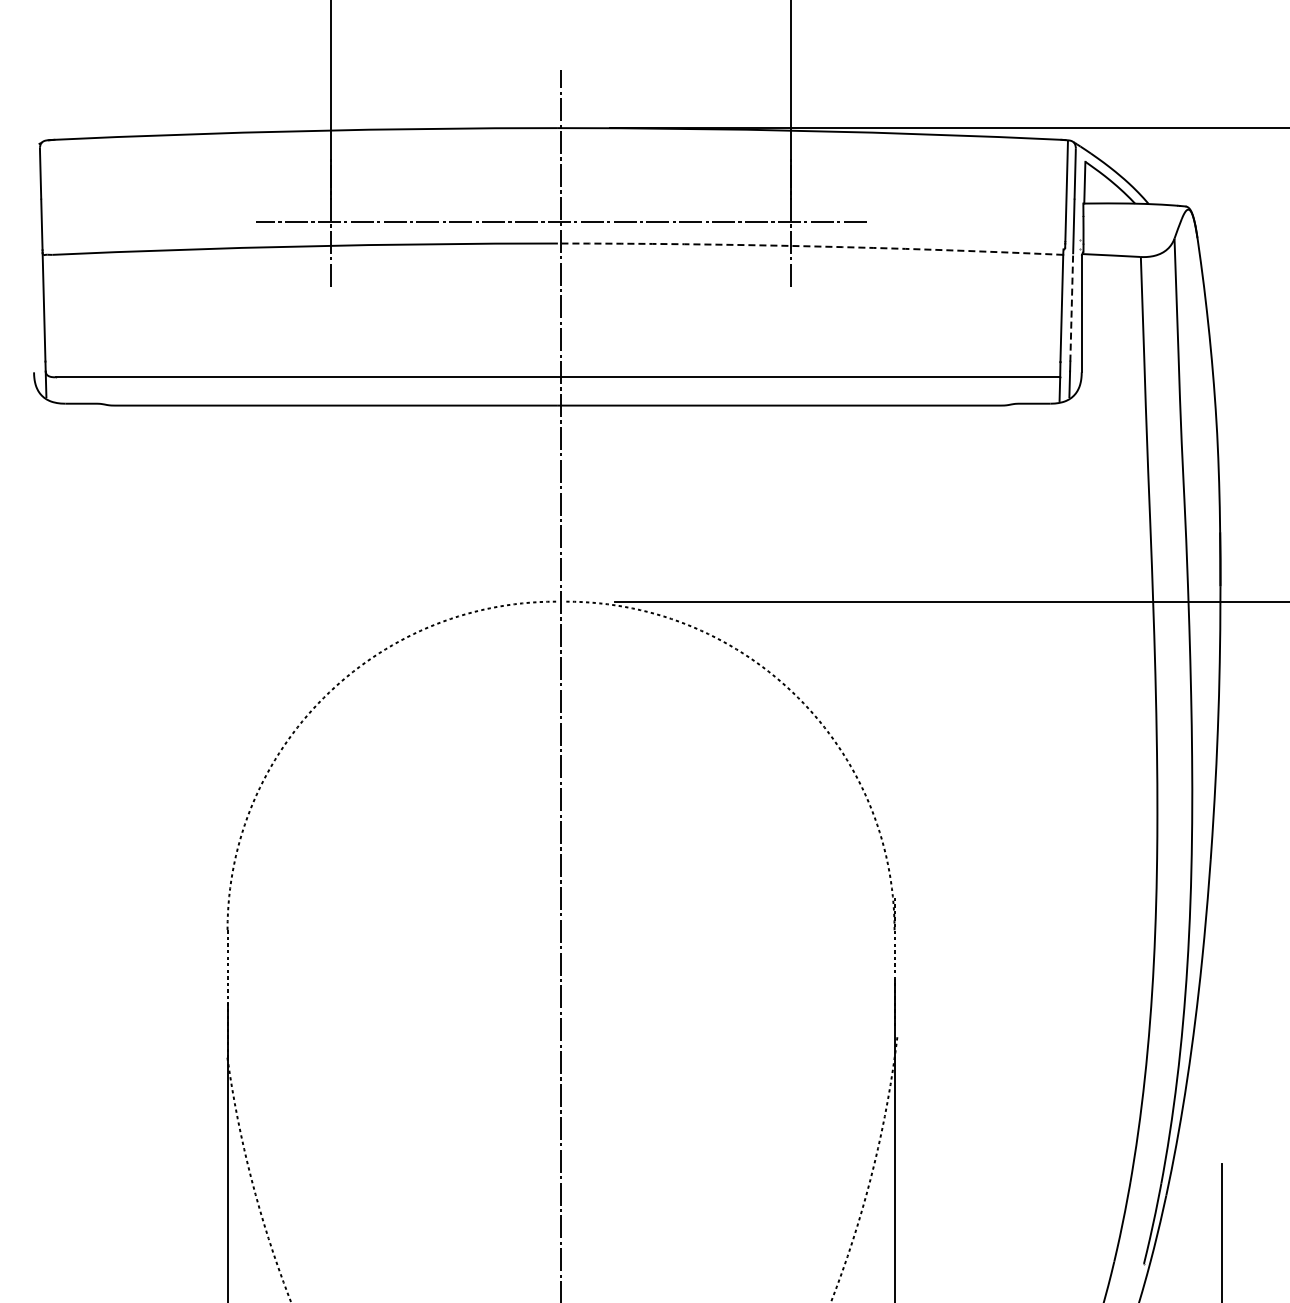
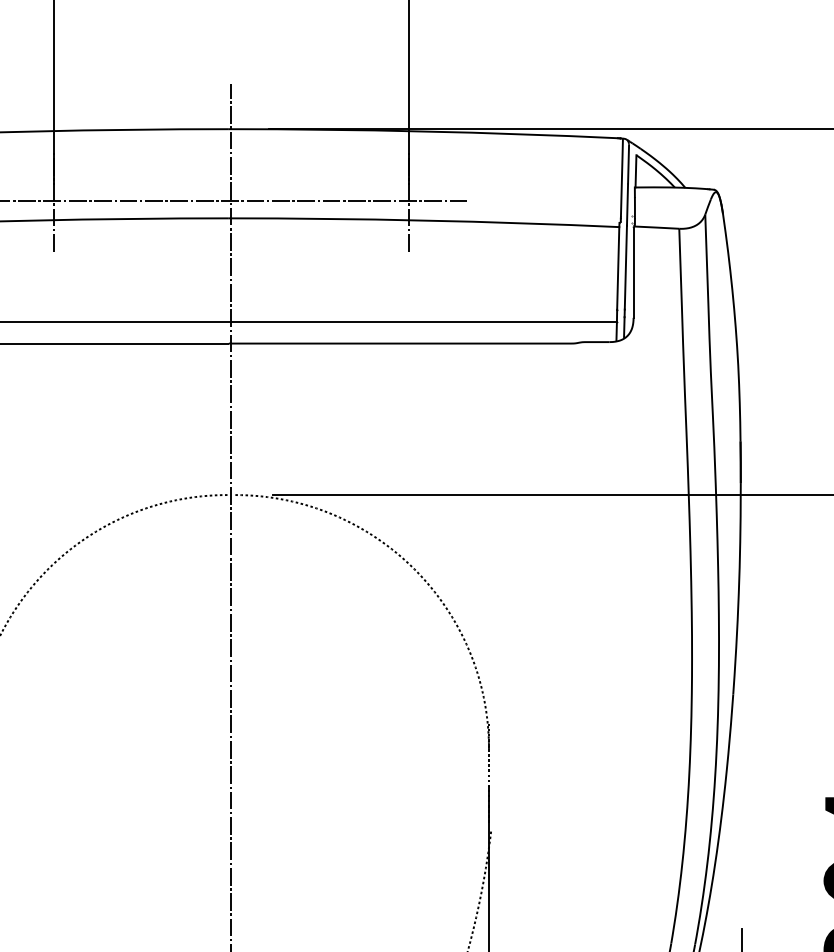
arc: (810, 246) -> (424, 220), dashed -> solid
line: (1071, 306) -> (625, 267), dashed -> solid

